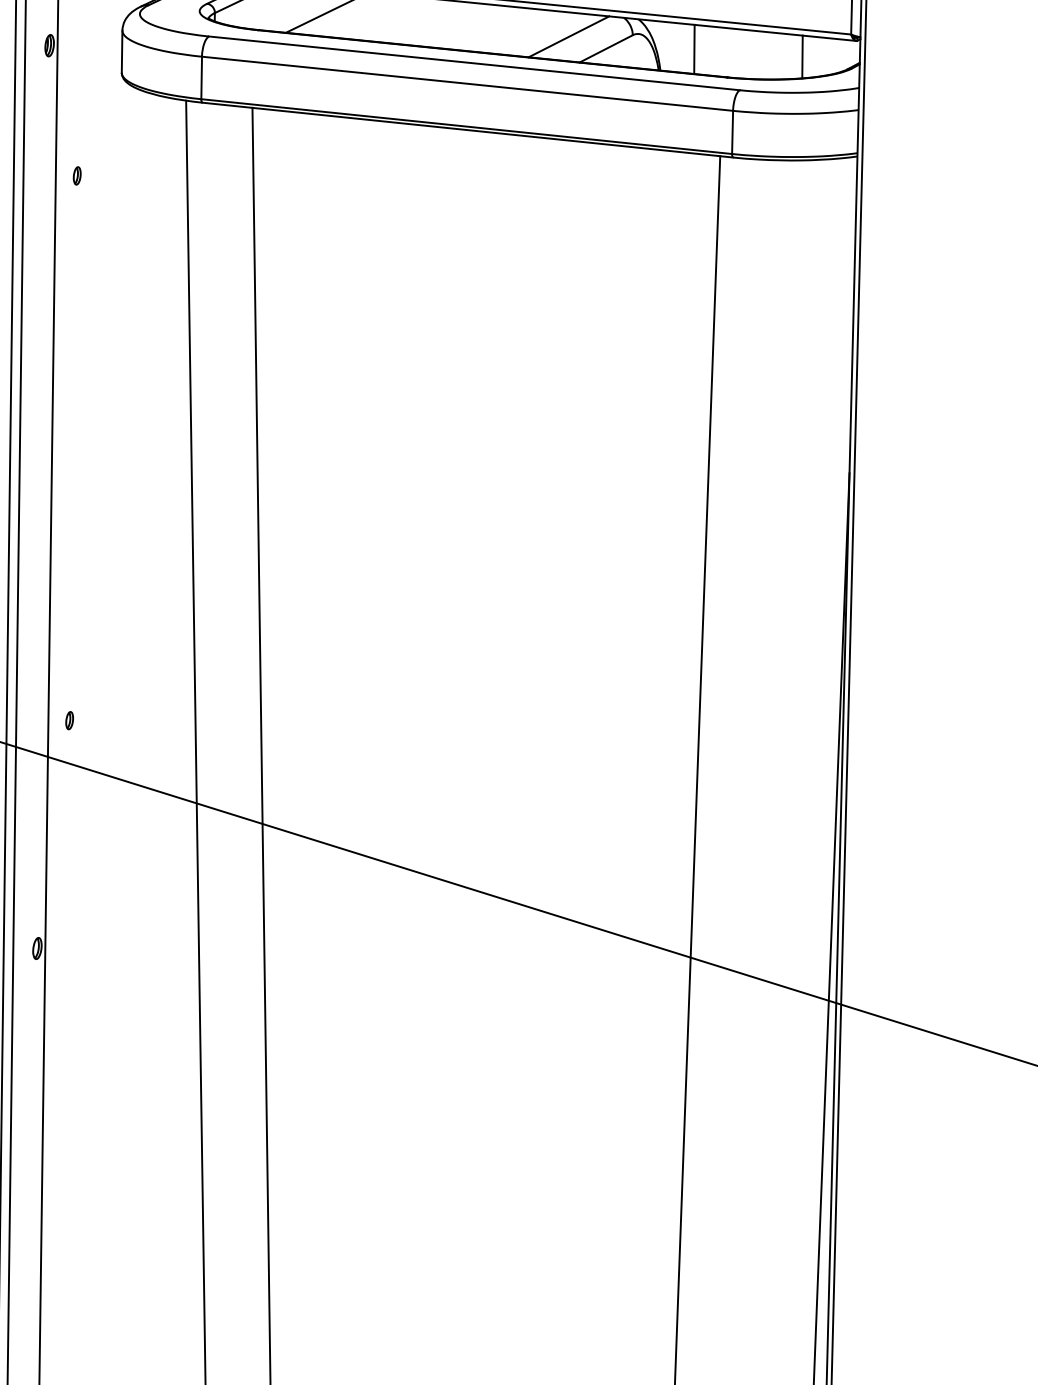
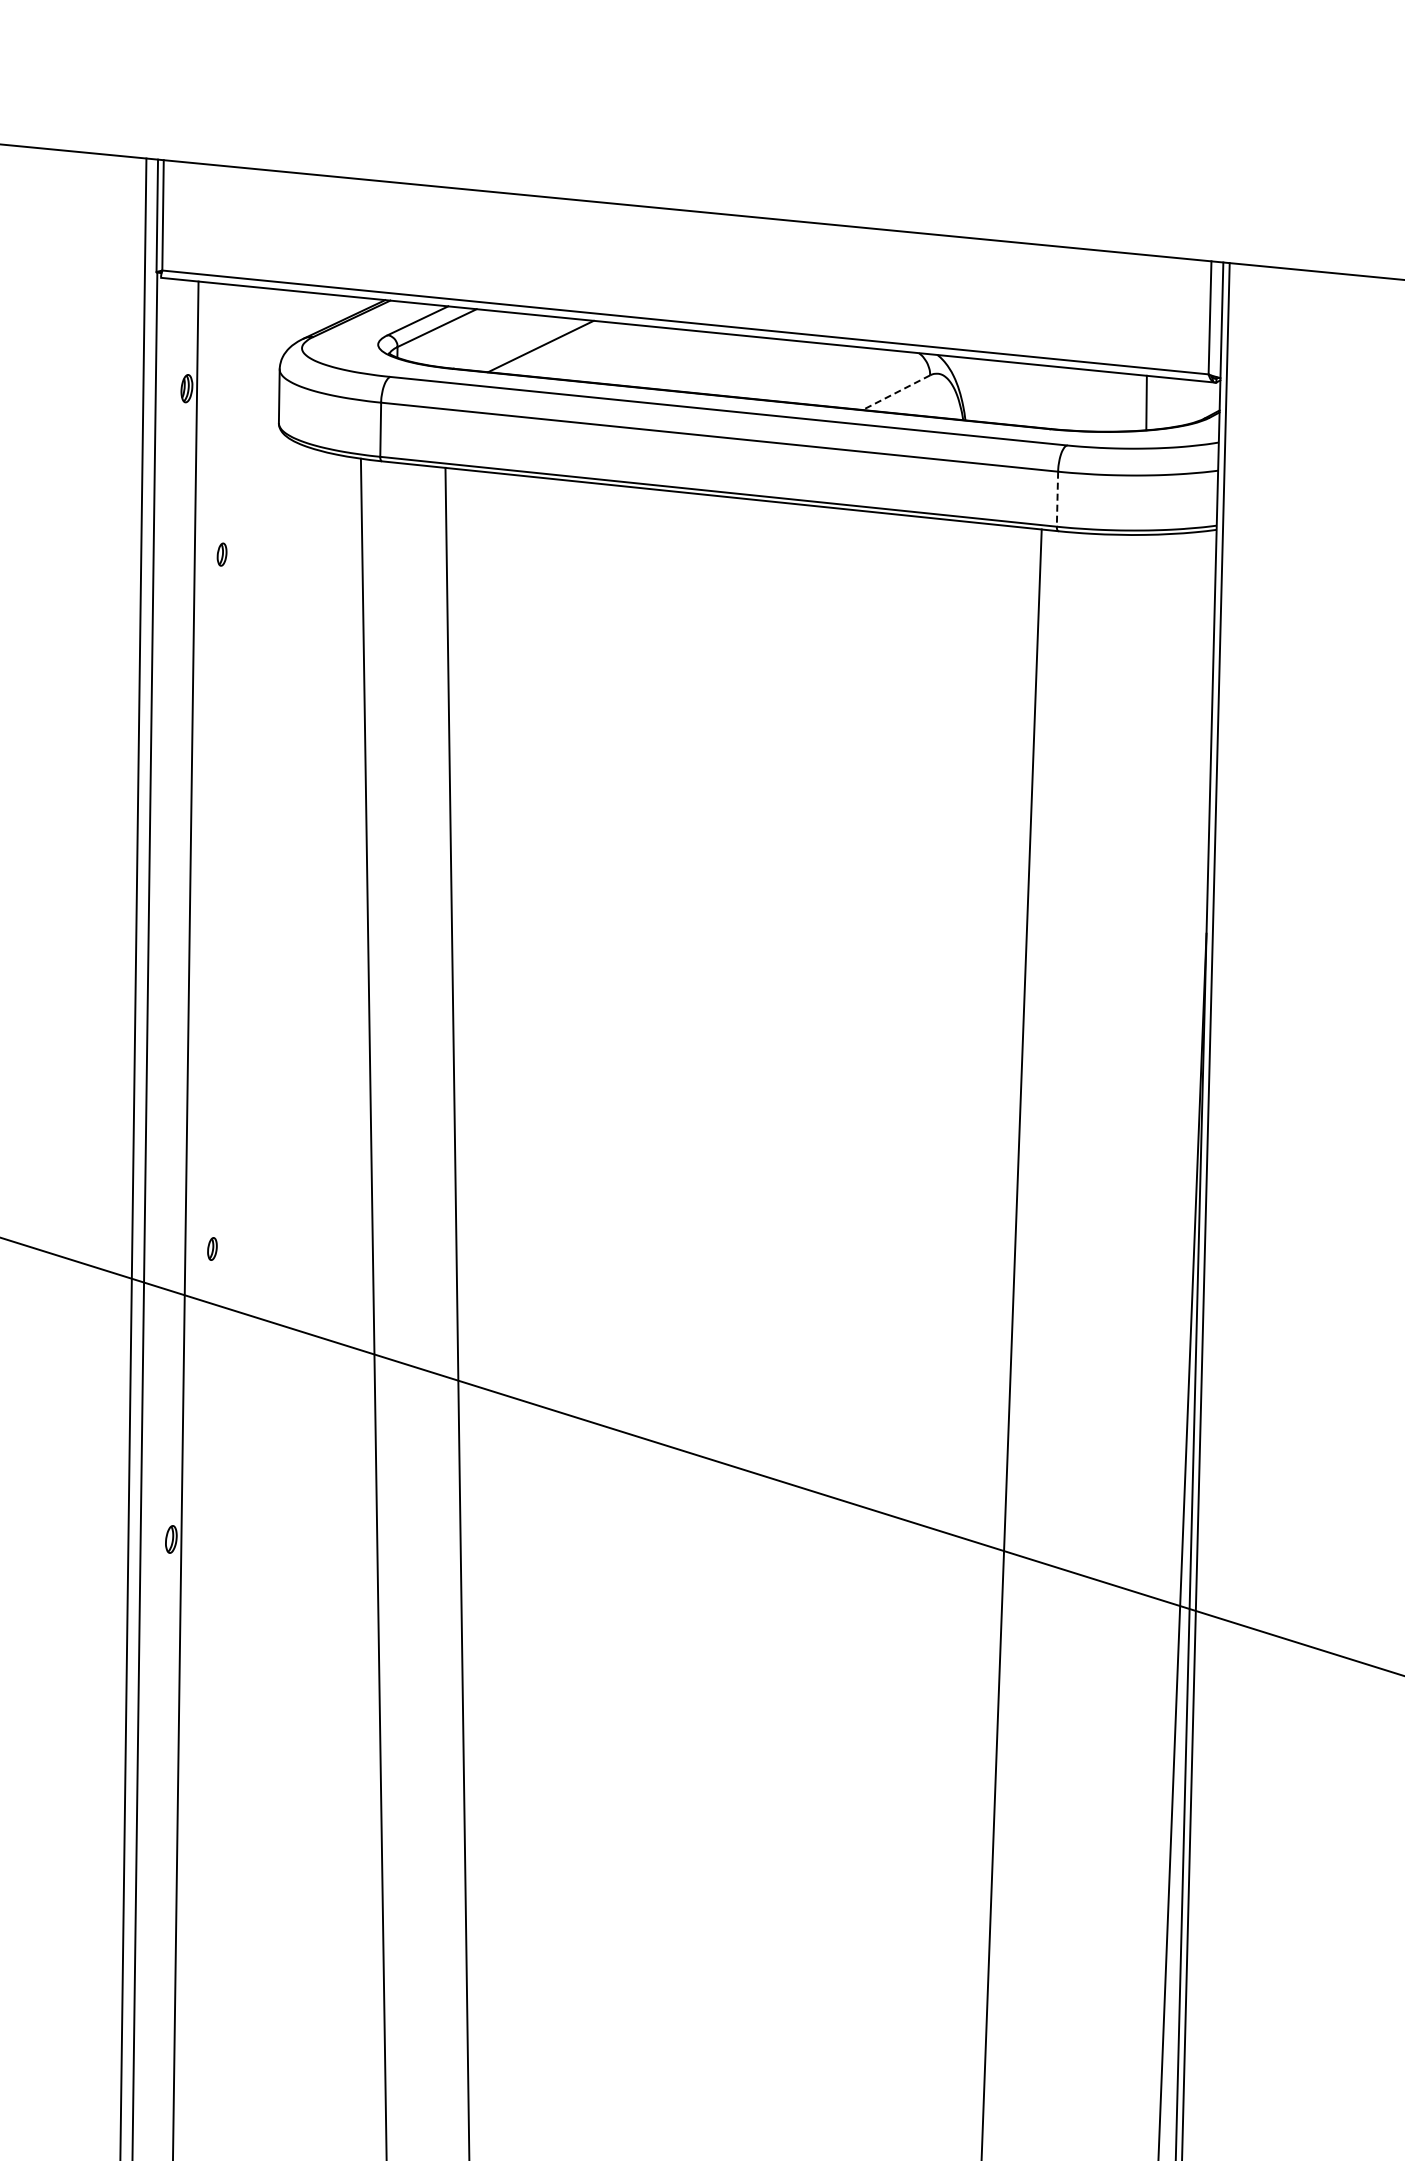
line: (568, 36) -> (848, 377), removed
line: (606, 48) -> (896, 392), solid -> dashed
line: (694, 49) -> (1008, 393), removed
line: (732, 132) -> (1057, 499), solid -> dashed

